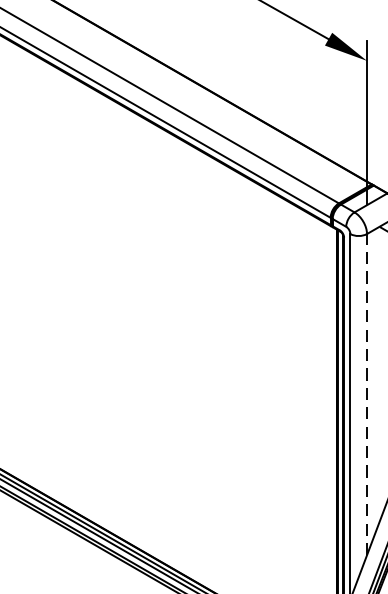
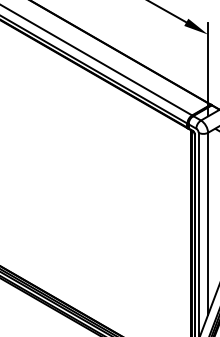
line: (367, 394) -> (208, 223), dashed -> solid

